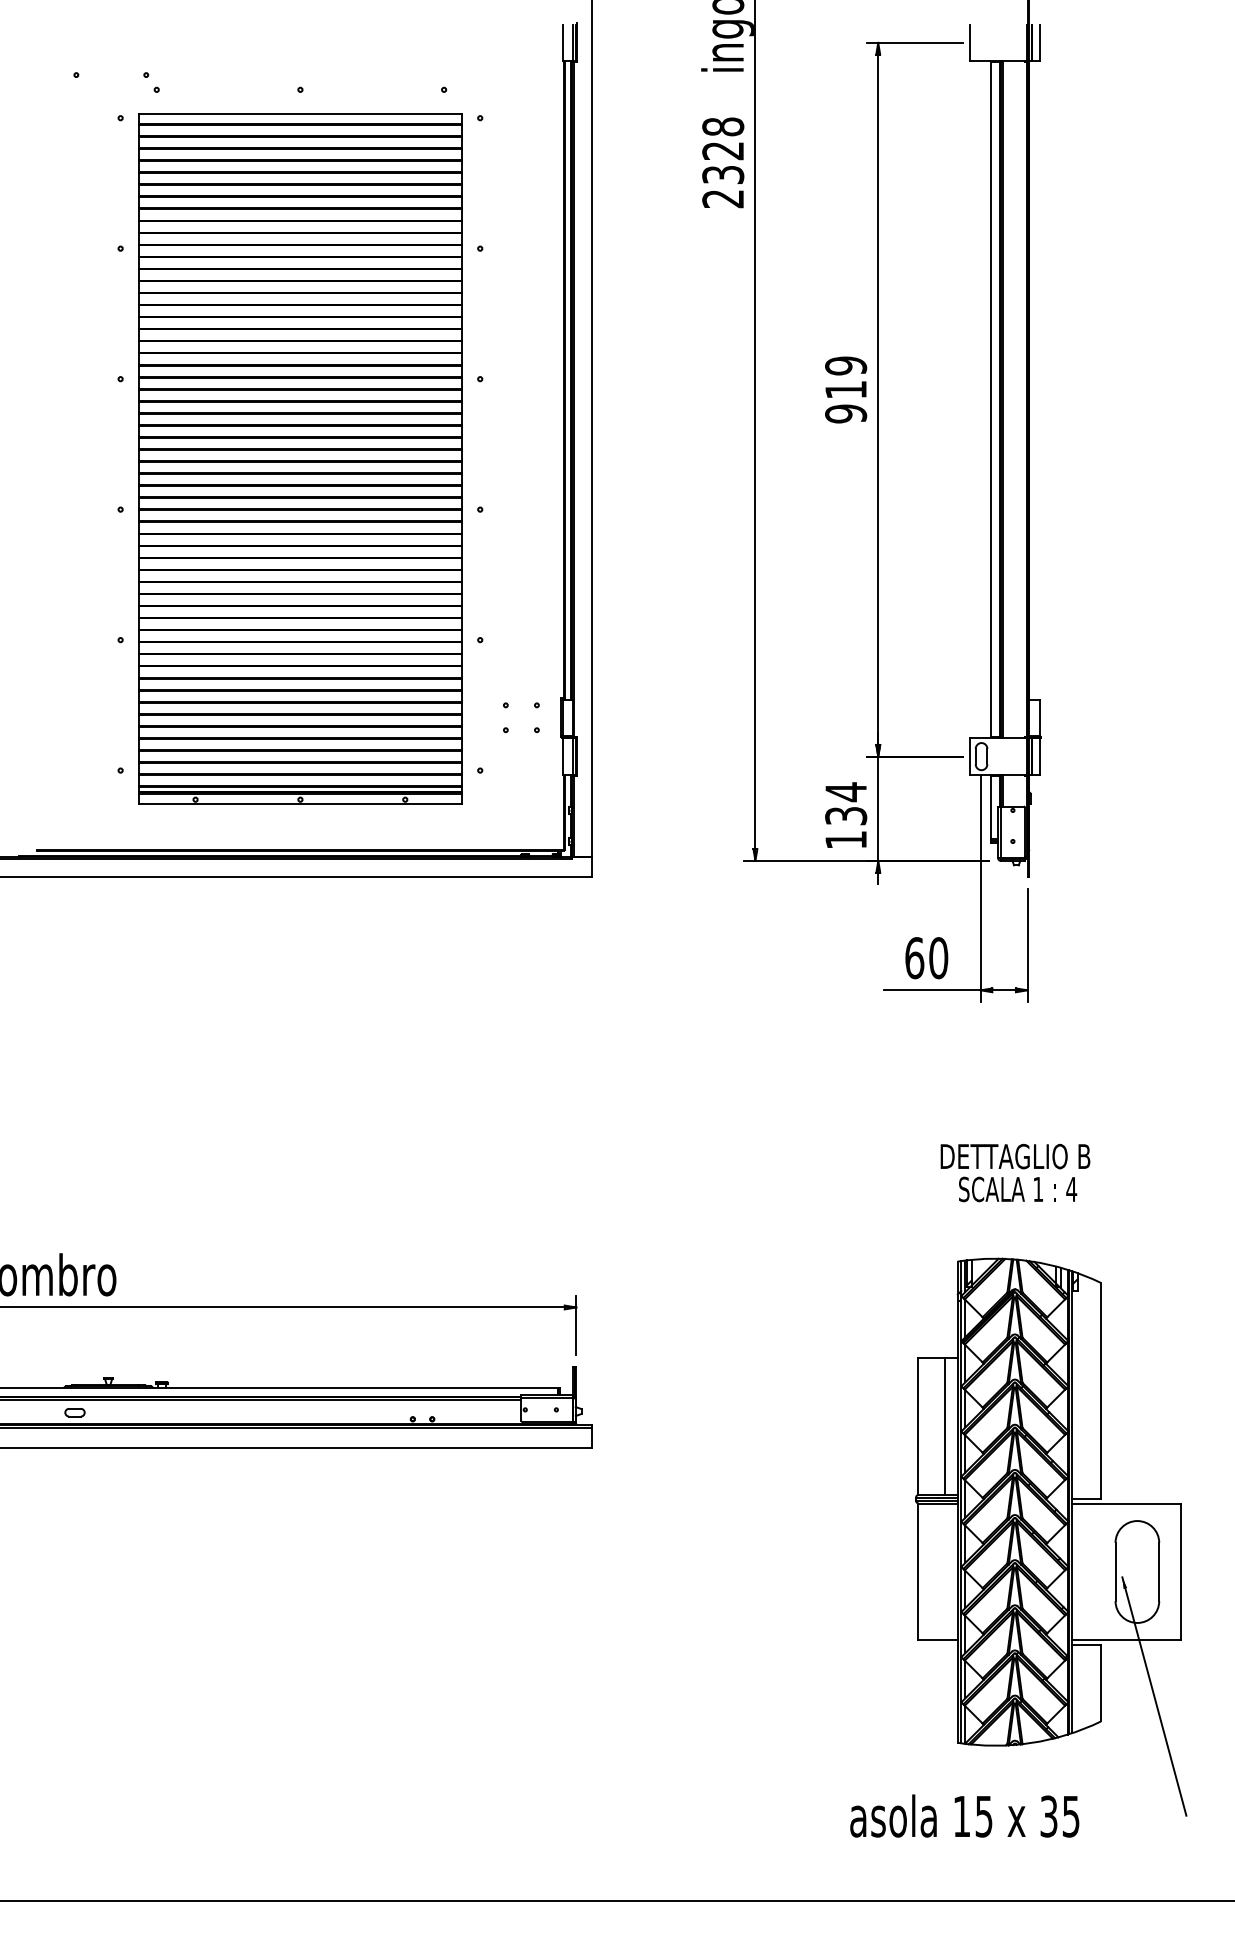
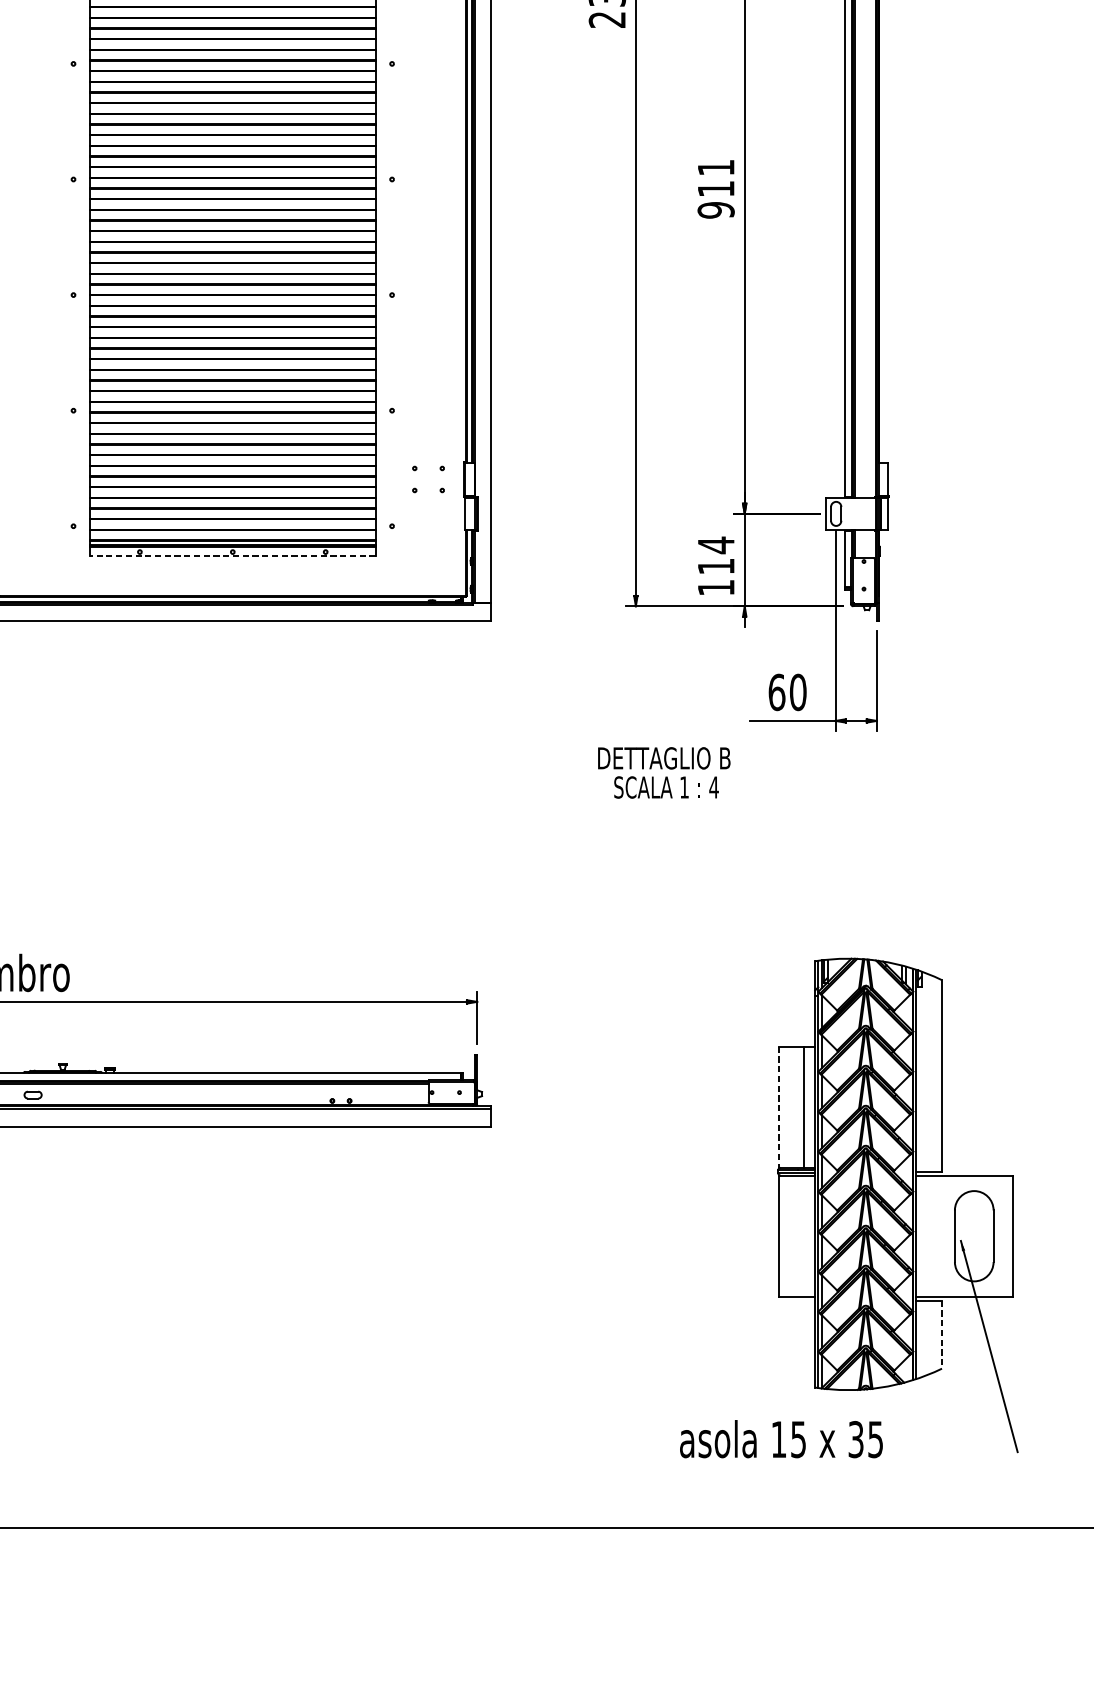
text: (846, 365) -> (716, 167), 919 -> 911
line: (299, 804) -> (231, 556), solid -> dashed
text: (846, 816) -> (716, 566), 134 -> 114
text: (1015, 1172) -> (664, 772), moved
line: (917, 1426) -> (779, 1107), solid -> dashed
line: (1100, 1683) -> (941, 1335), solid -> dashed
text: (964, 1815) -> (781, 1438), moved

